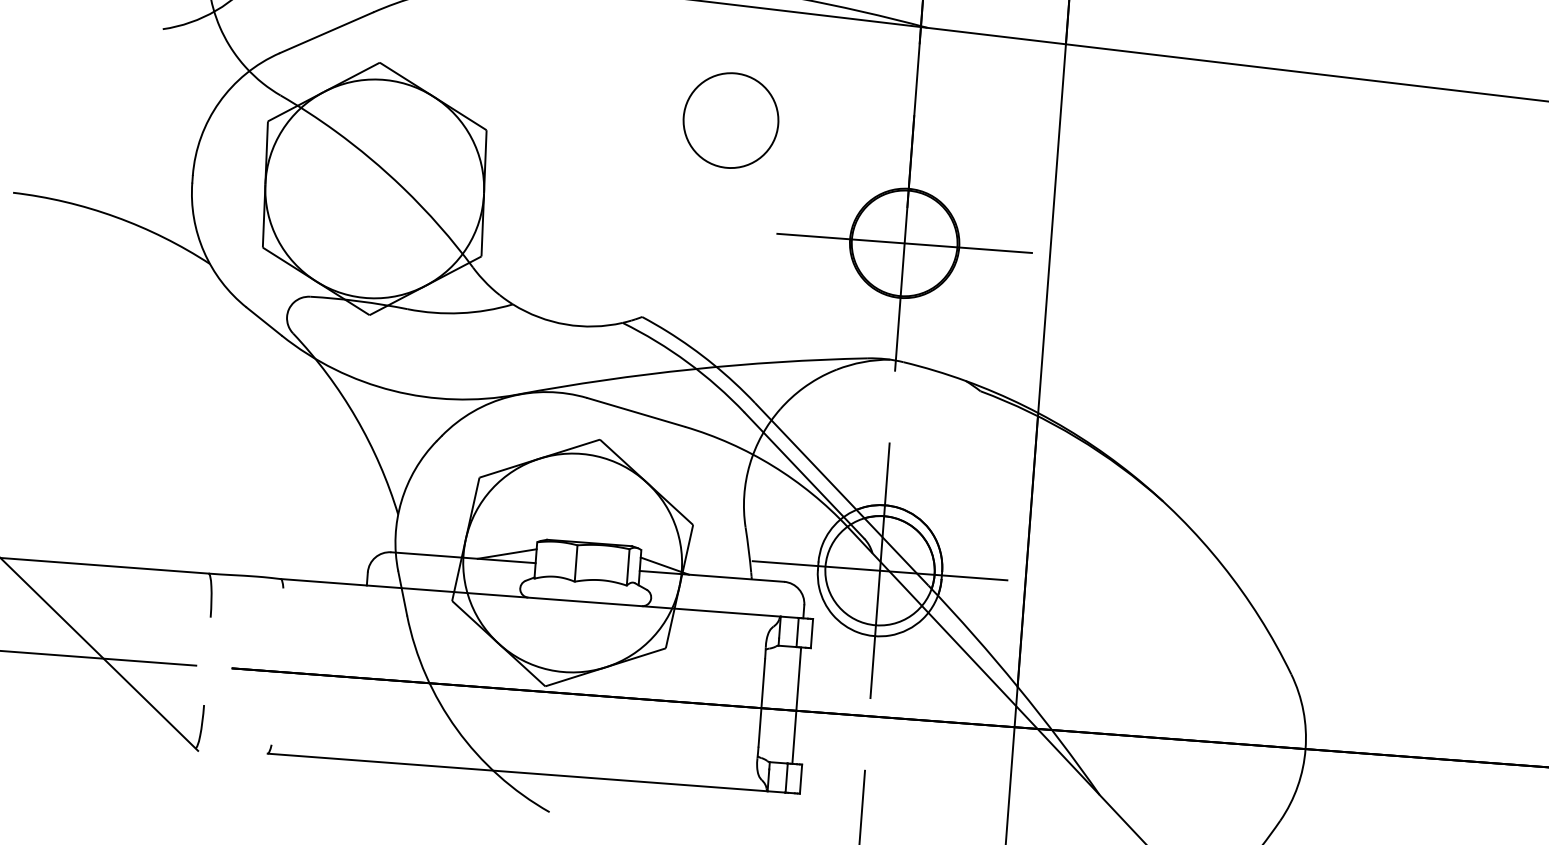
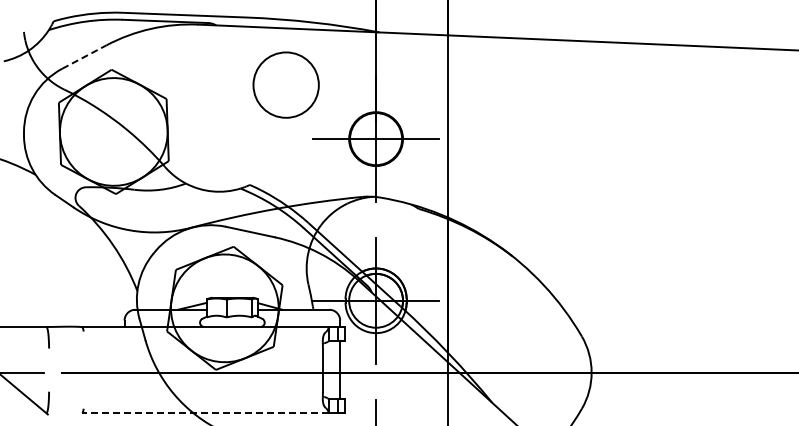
line: (326, 31) -> (84, 56), solid -> dashed
circle: (731, 121) -> (286, 85), size x1.4
line: (517, 772) -> (205, 413), solid -> dashed

